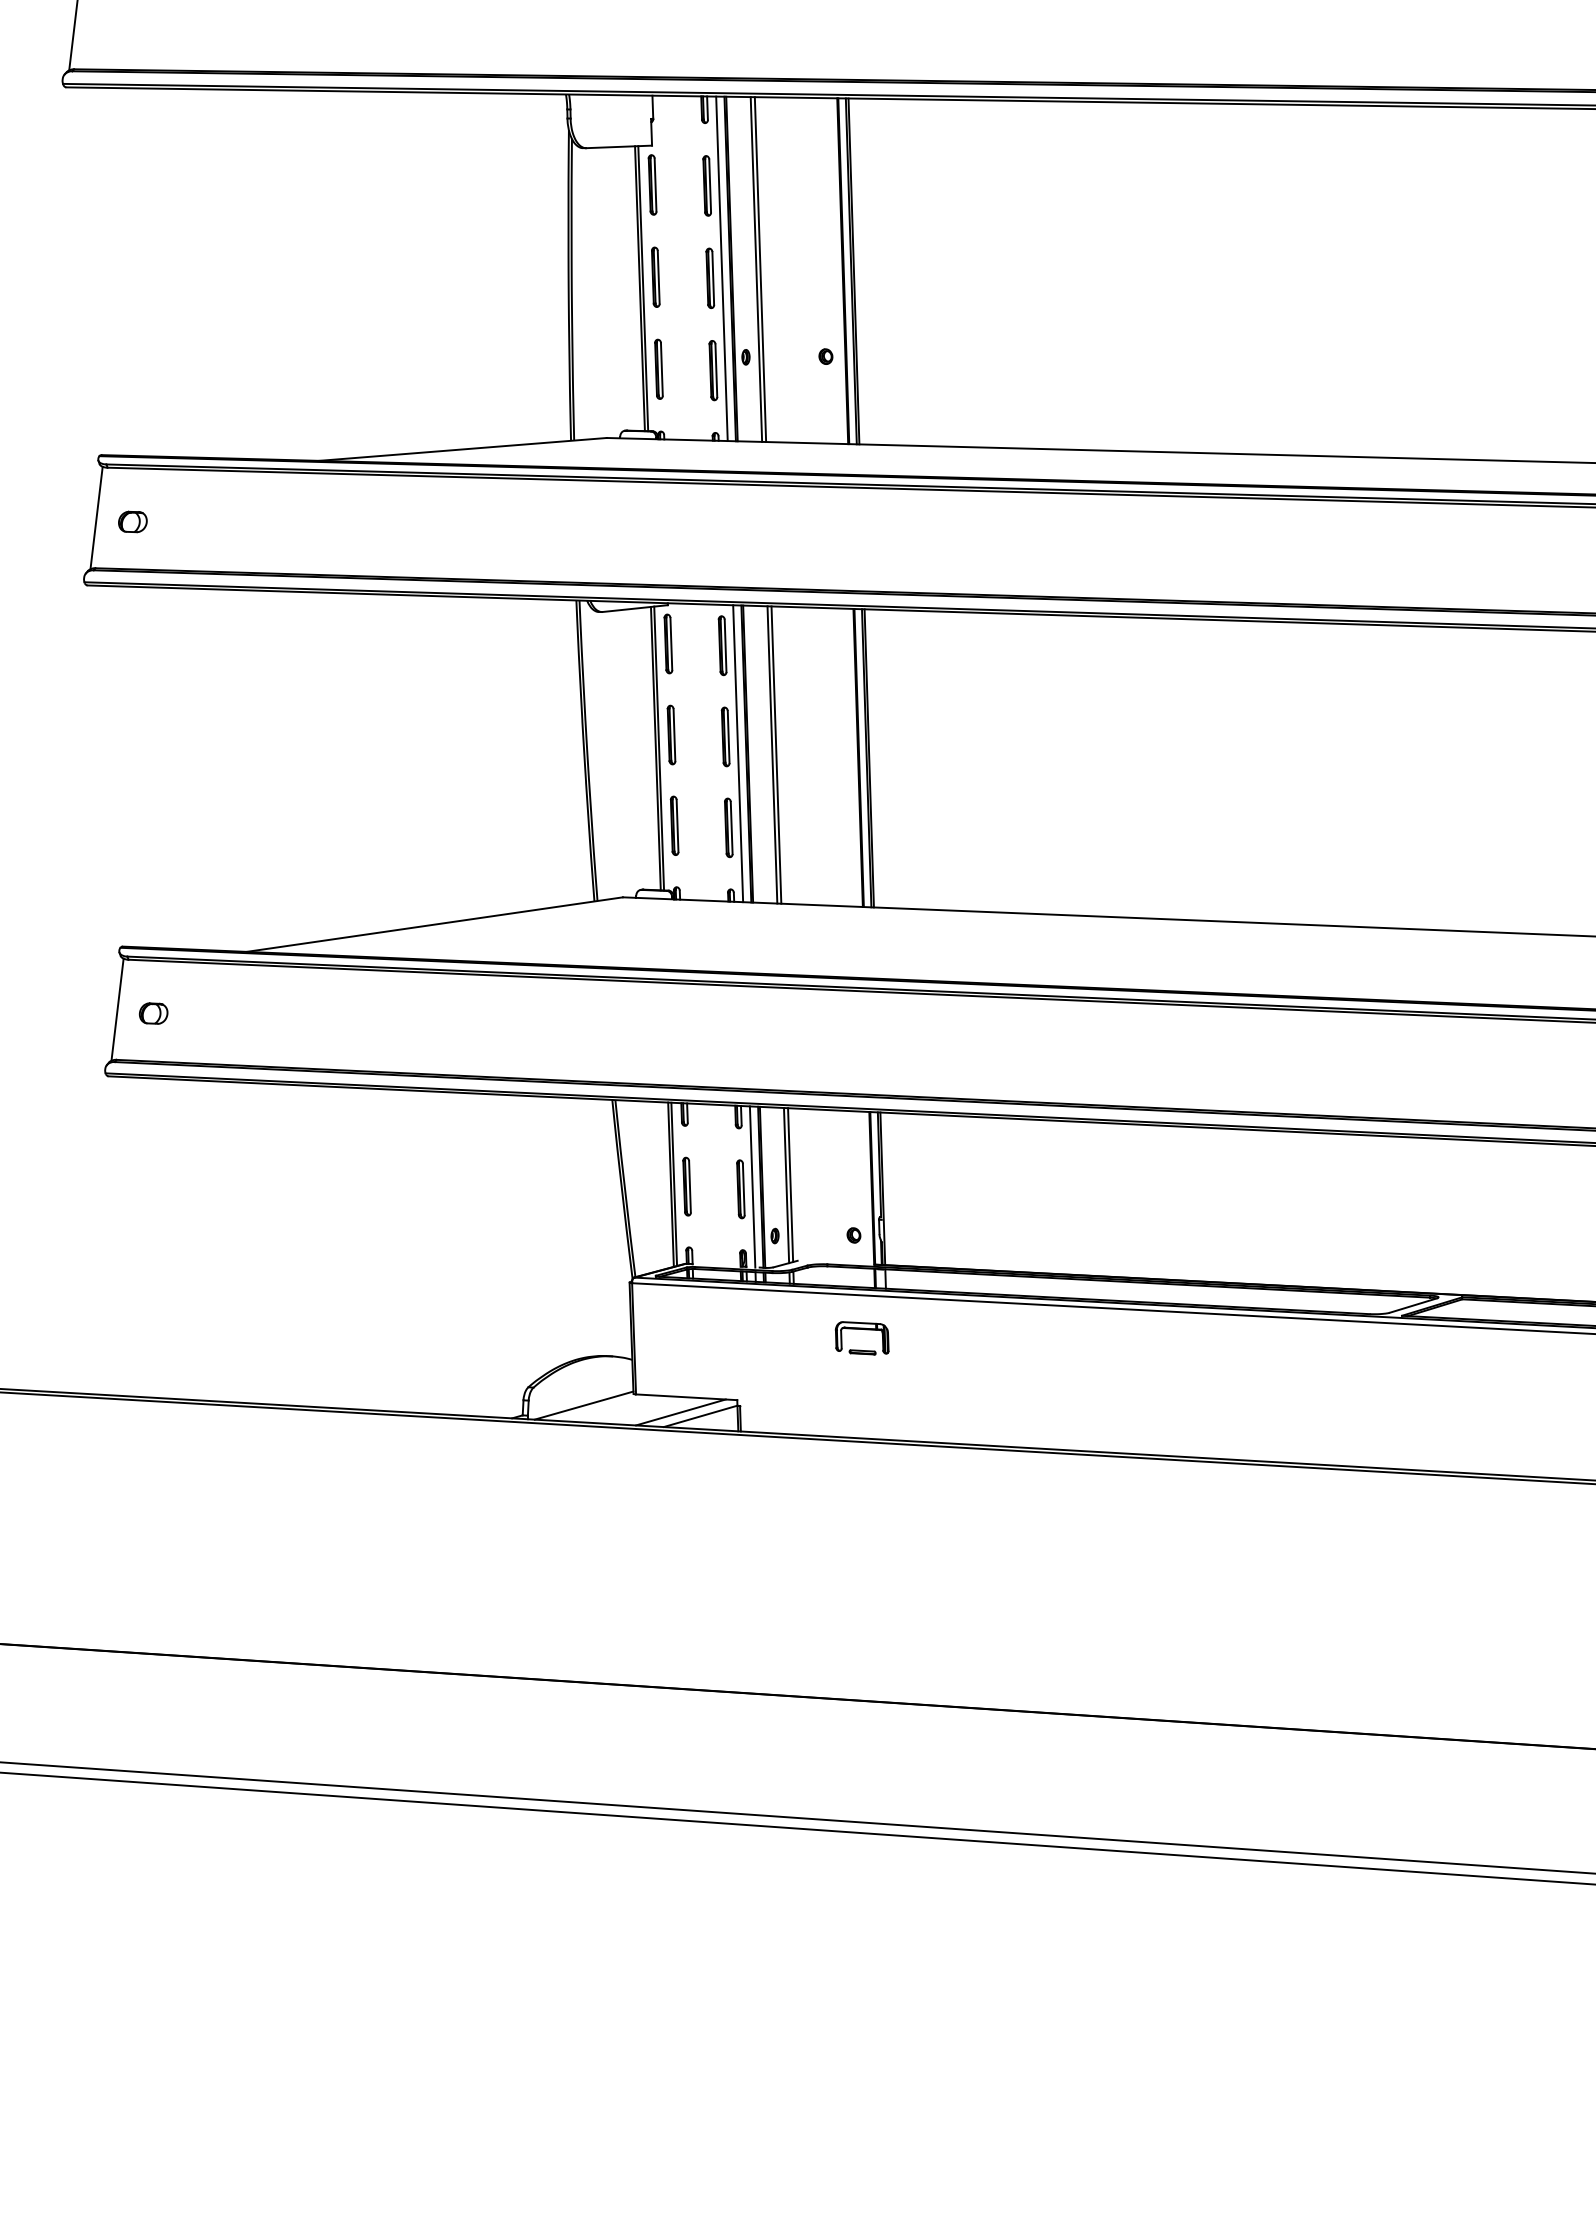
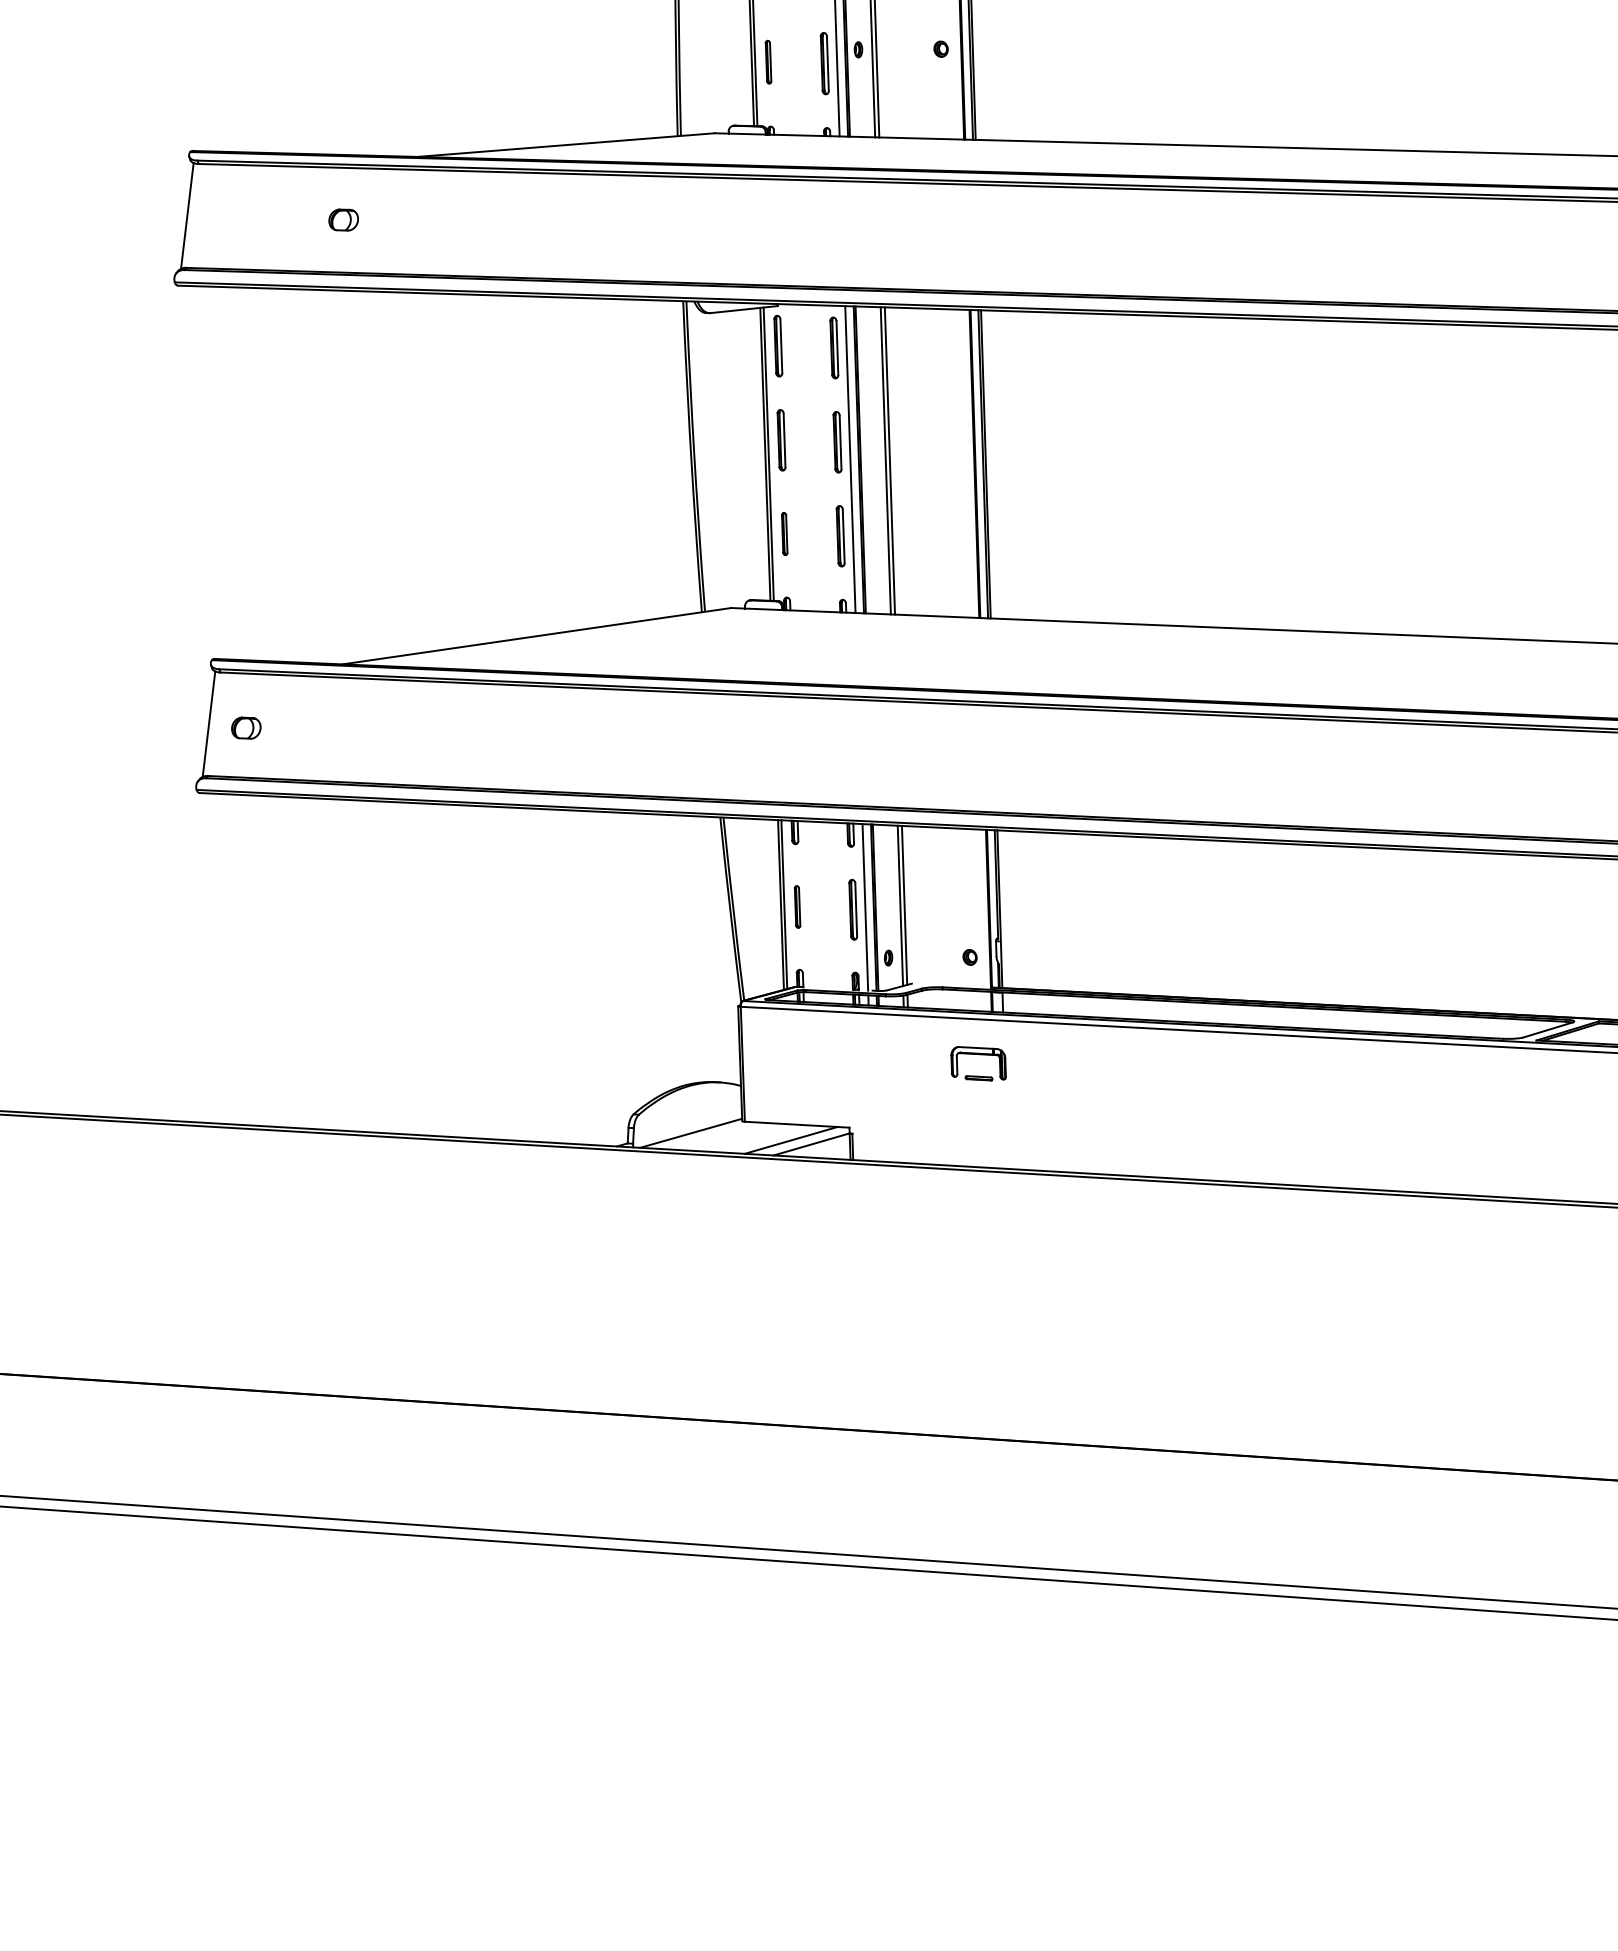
part: (658, 368) -> (768, 61), size x0.7
part: (132, 521) -> (343, 219), moved
part: (674, 825) -> (784, 533), size x0.7
part: (686, 1186) -> (797, 906), size x0.7

